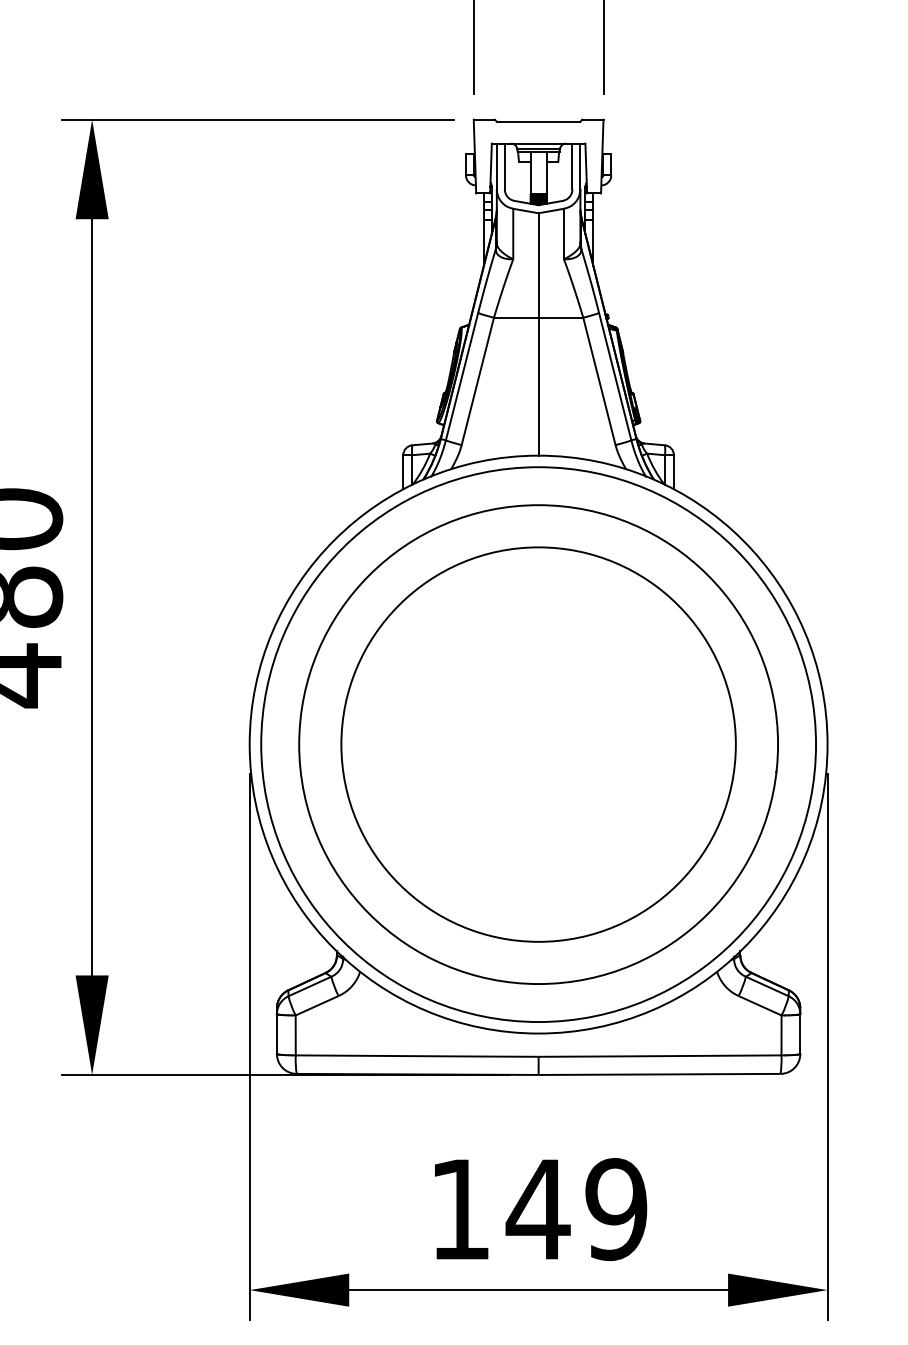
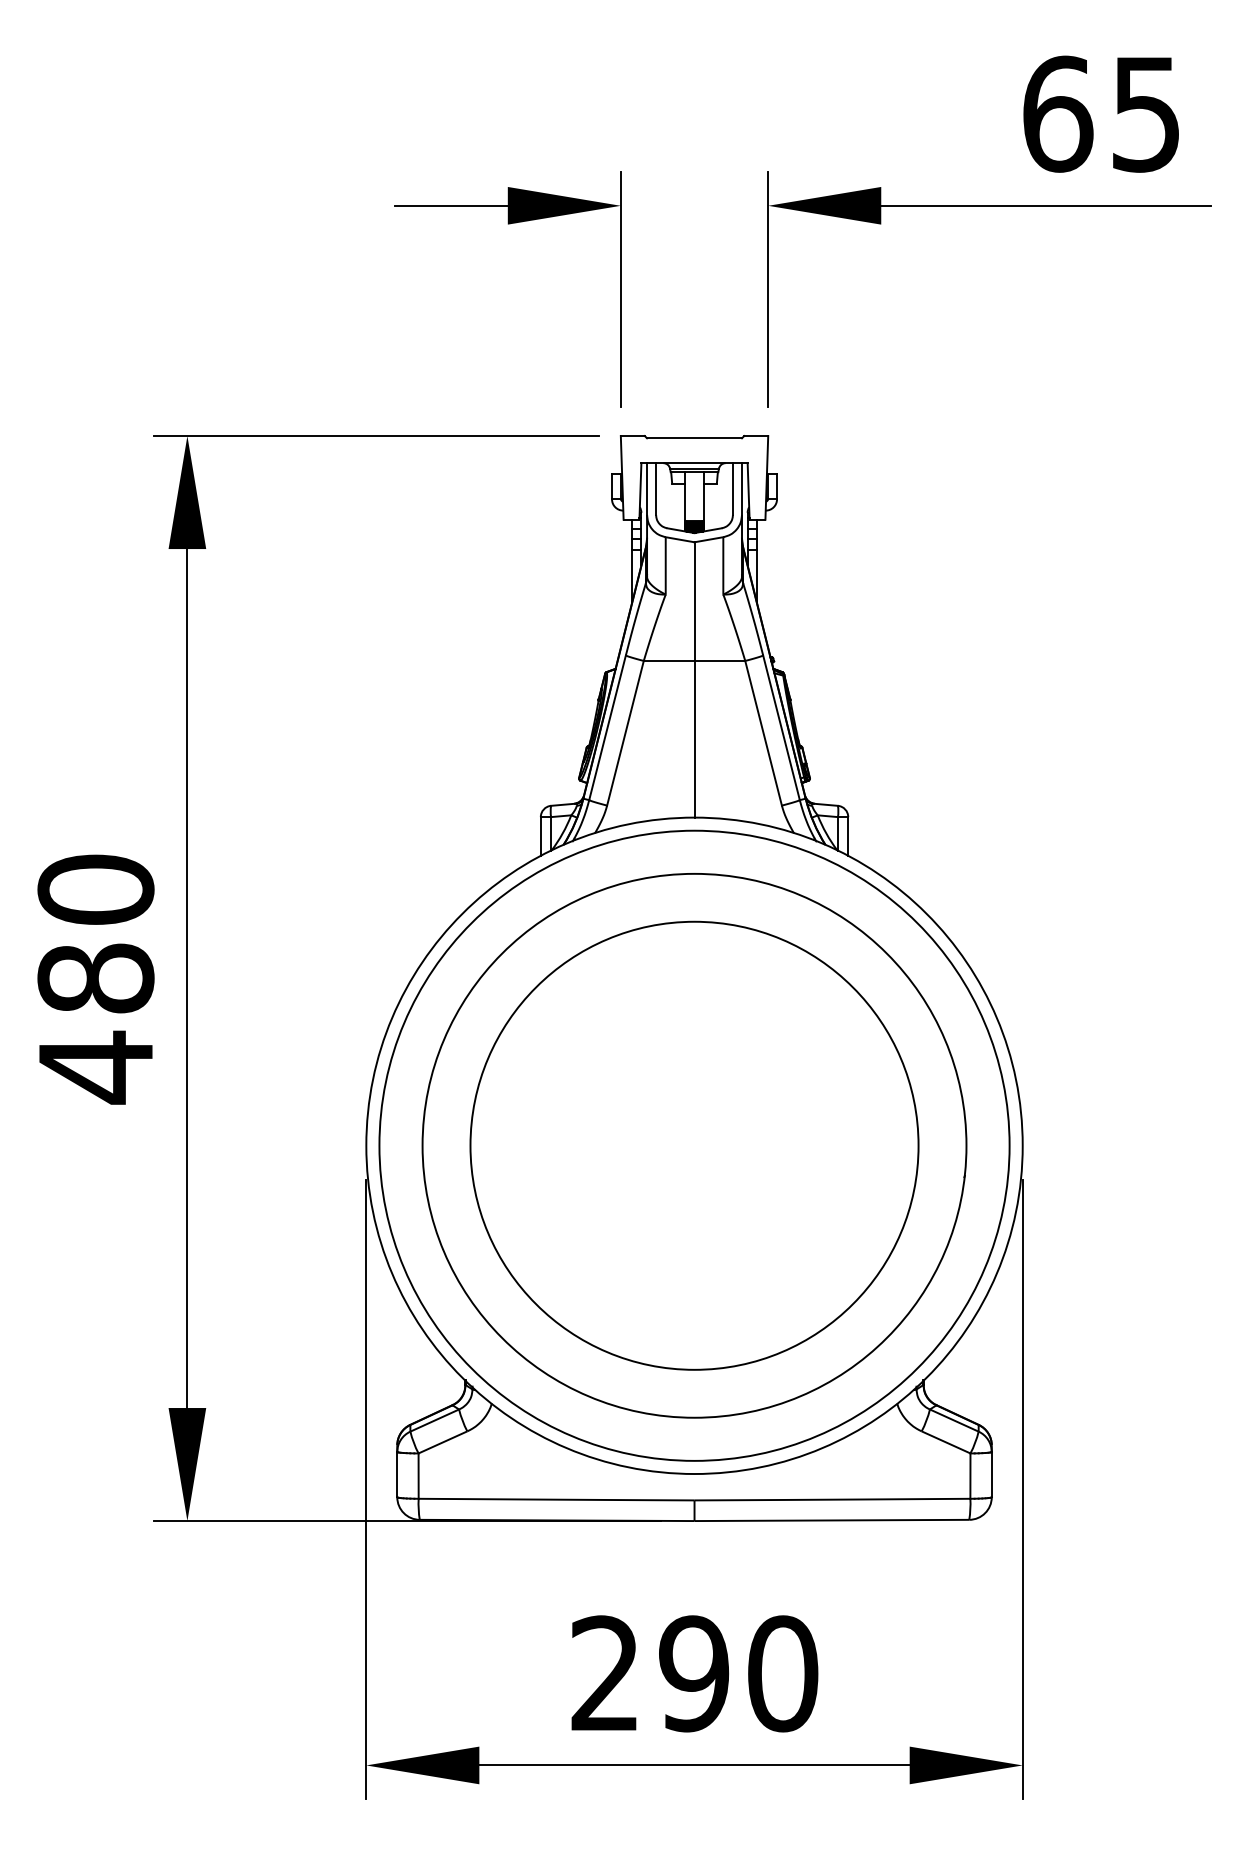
text: (538, 1209) -> (694, 1673), 149 -> 290

